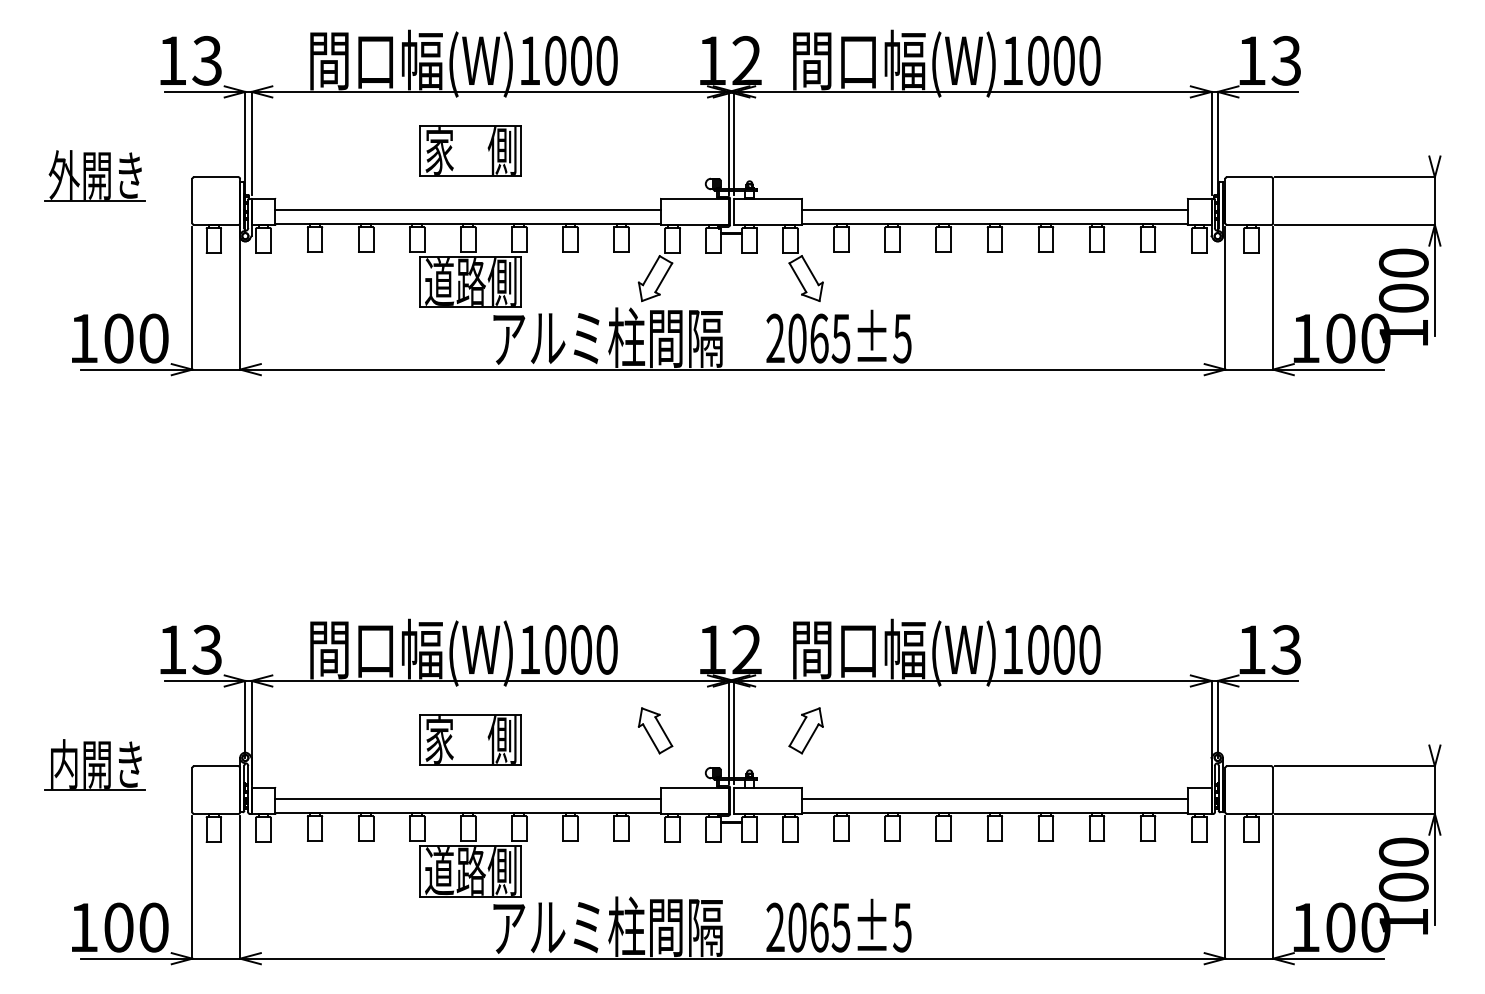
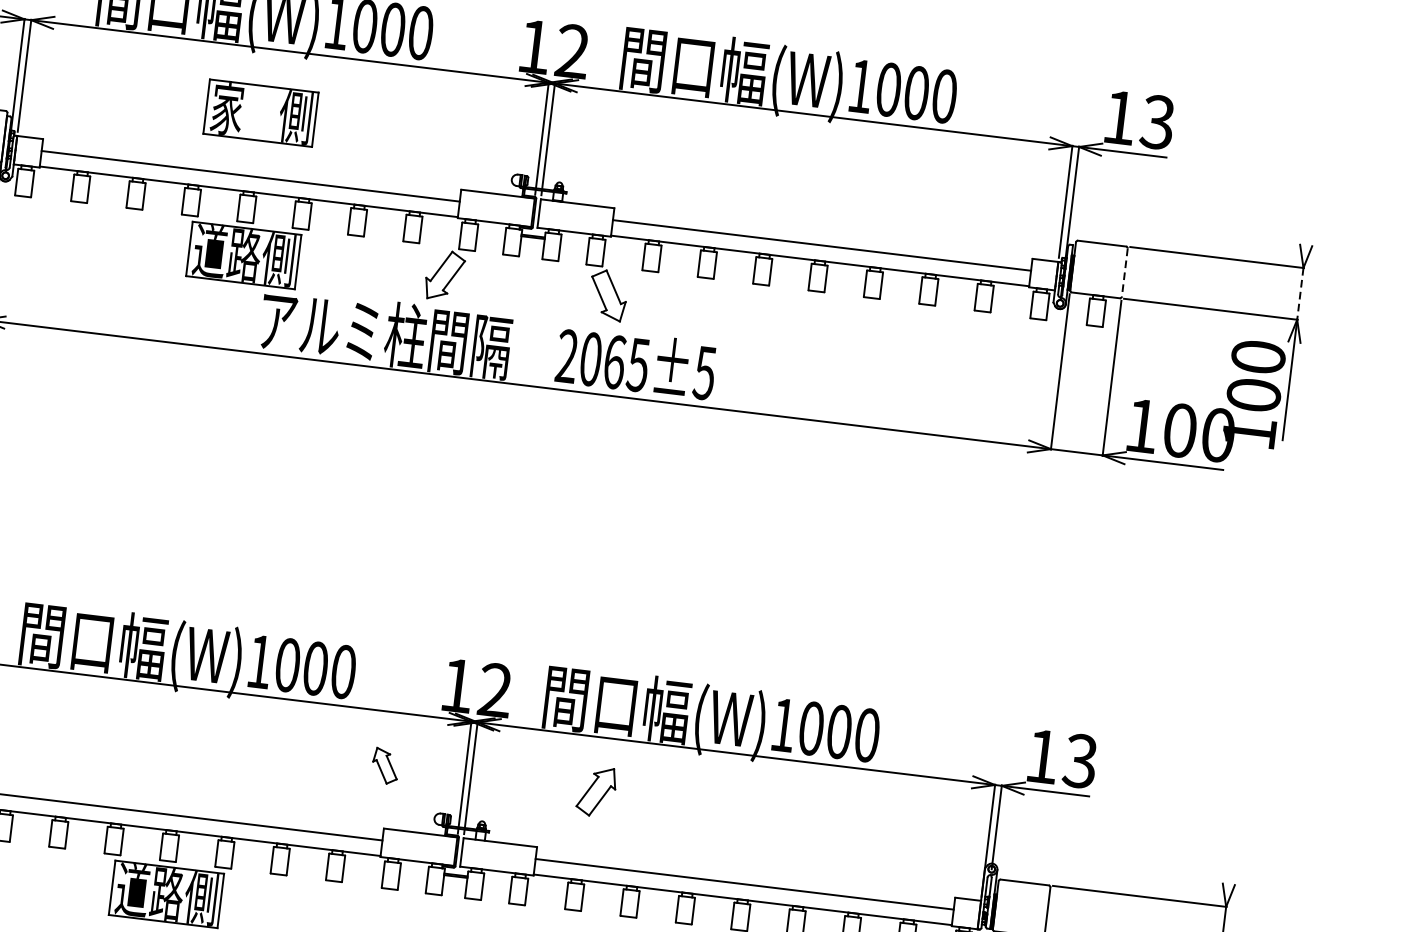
line: (1273, 201) -> (1125, 273), solid -> dashed
line: (1434, 201) -> (1299, 294), solid -> dashed
part: (655, 730) -> (385, 765), size x0.7
part: (805, 730) -> (595, 791), moved
part: (470, 739) -> (183, 751), removed

